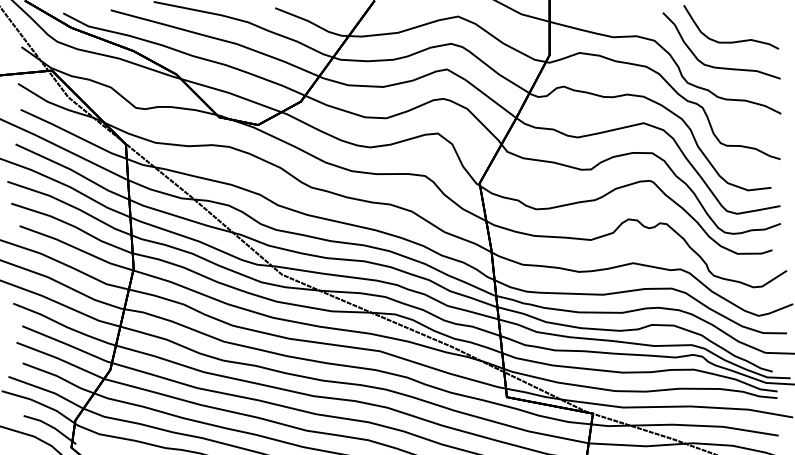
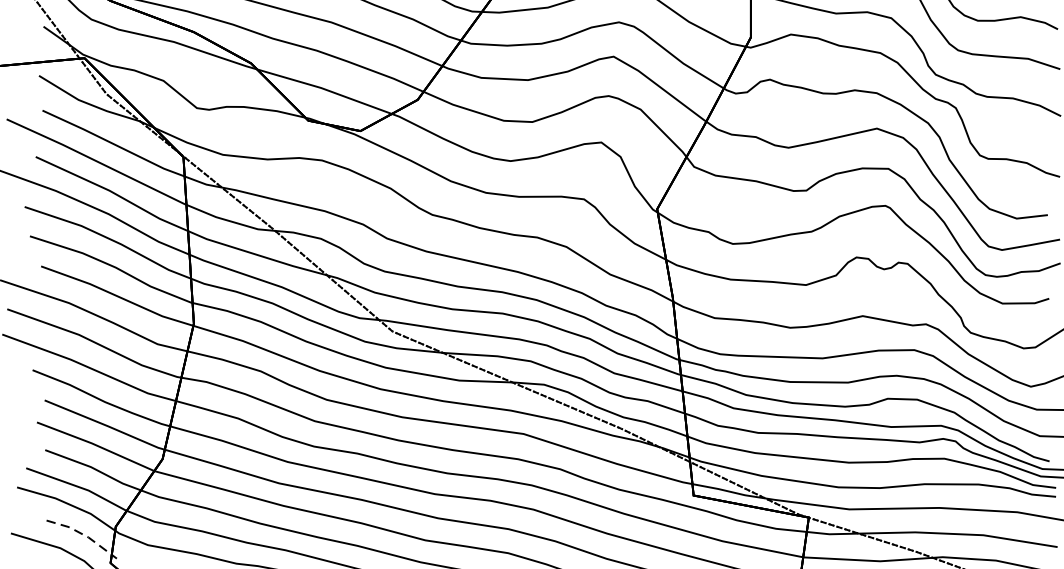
line: (51, 426) -> (83, 534), solid -> dashed

